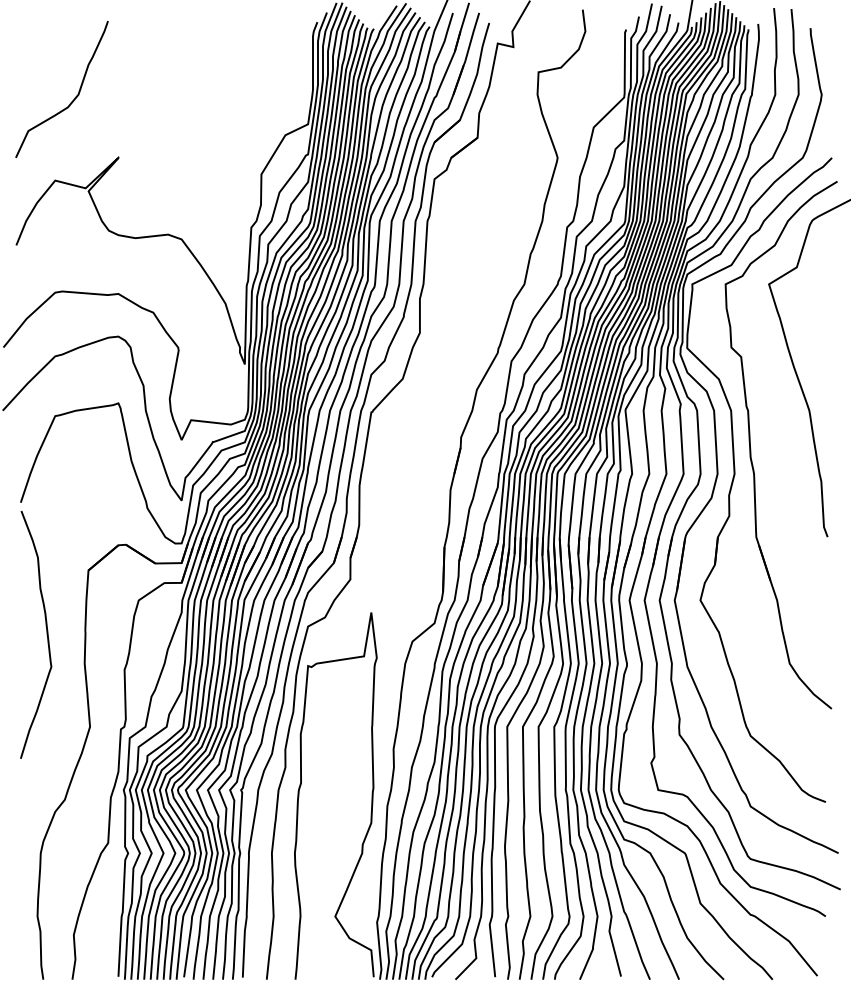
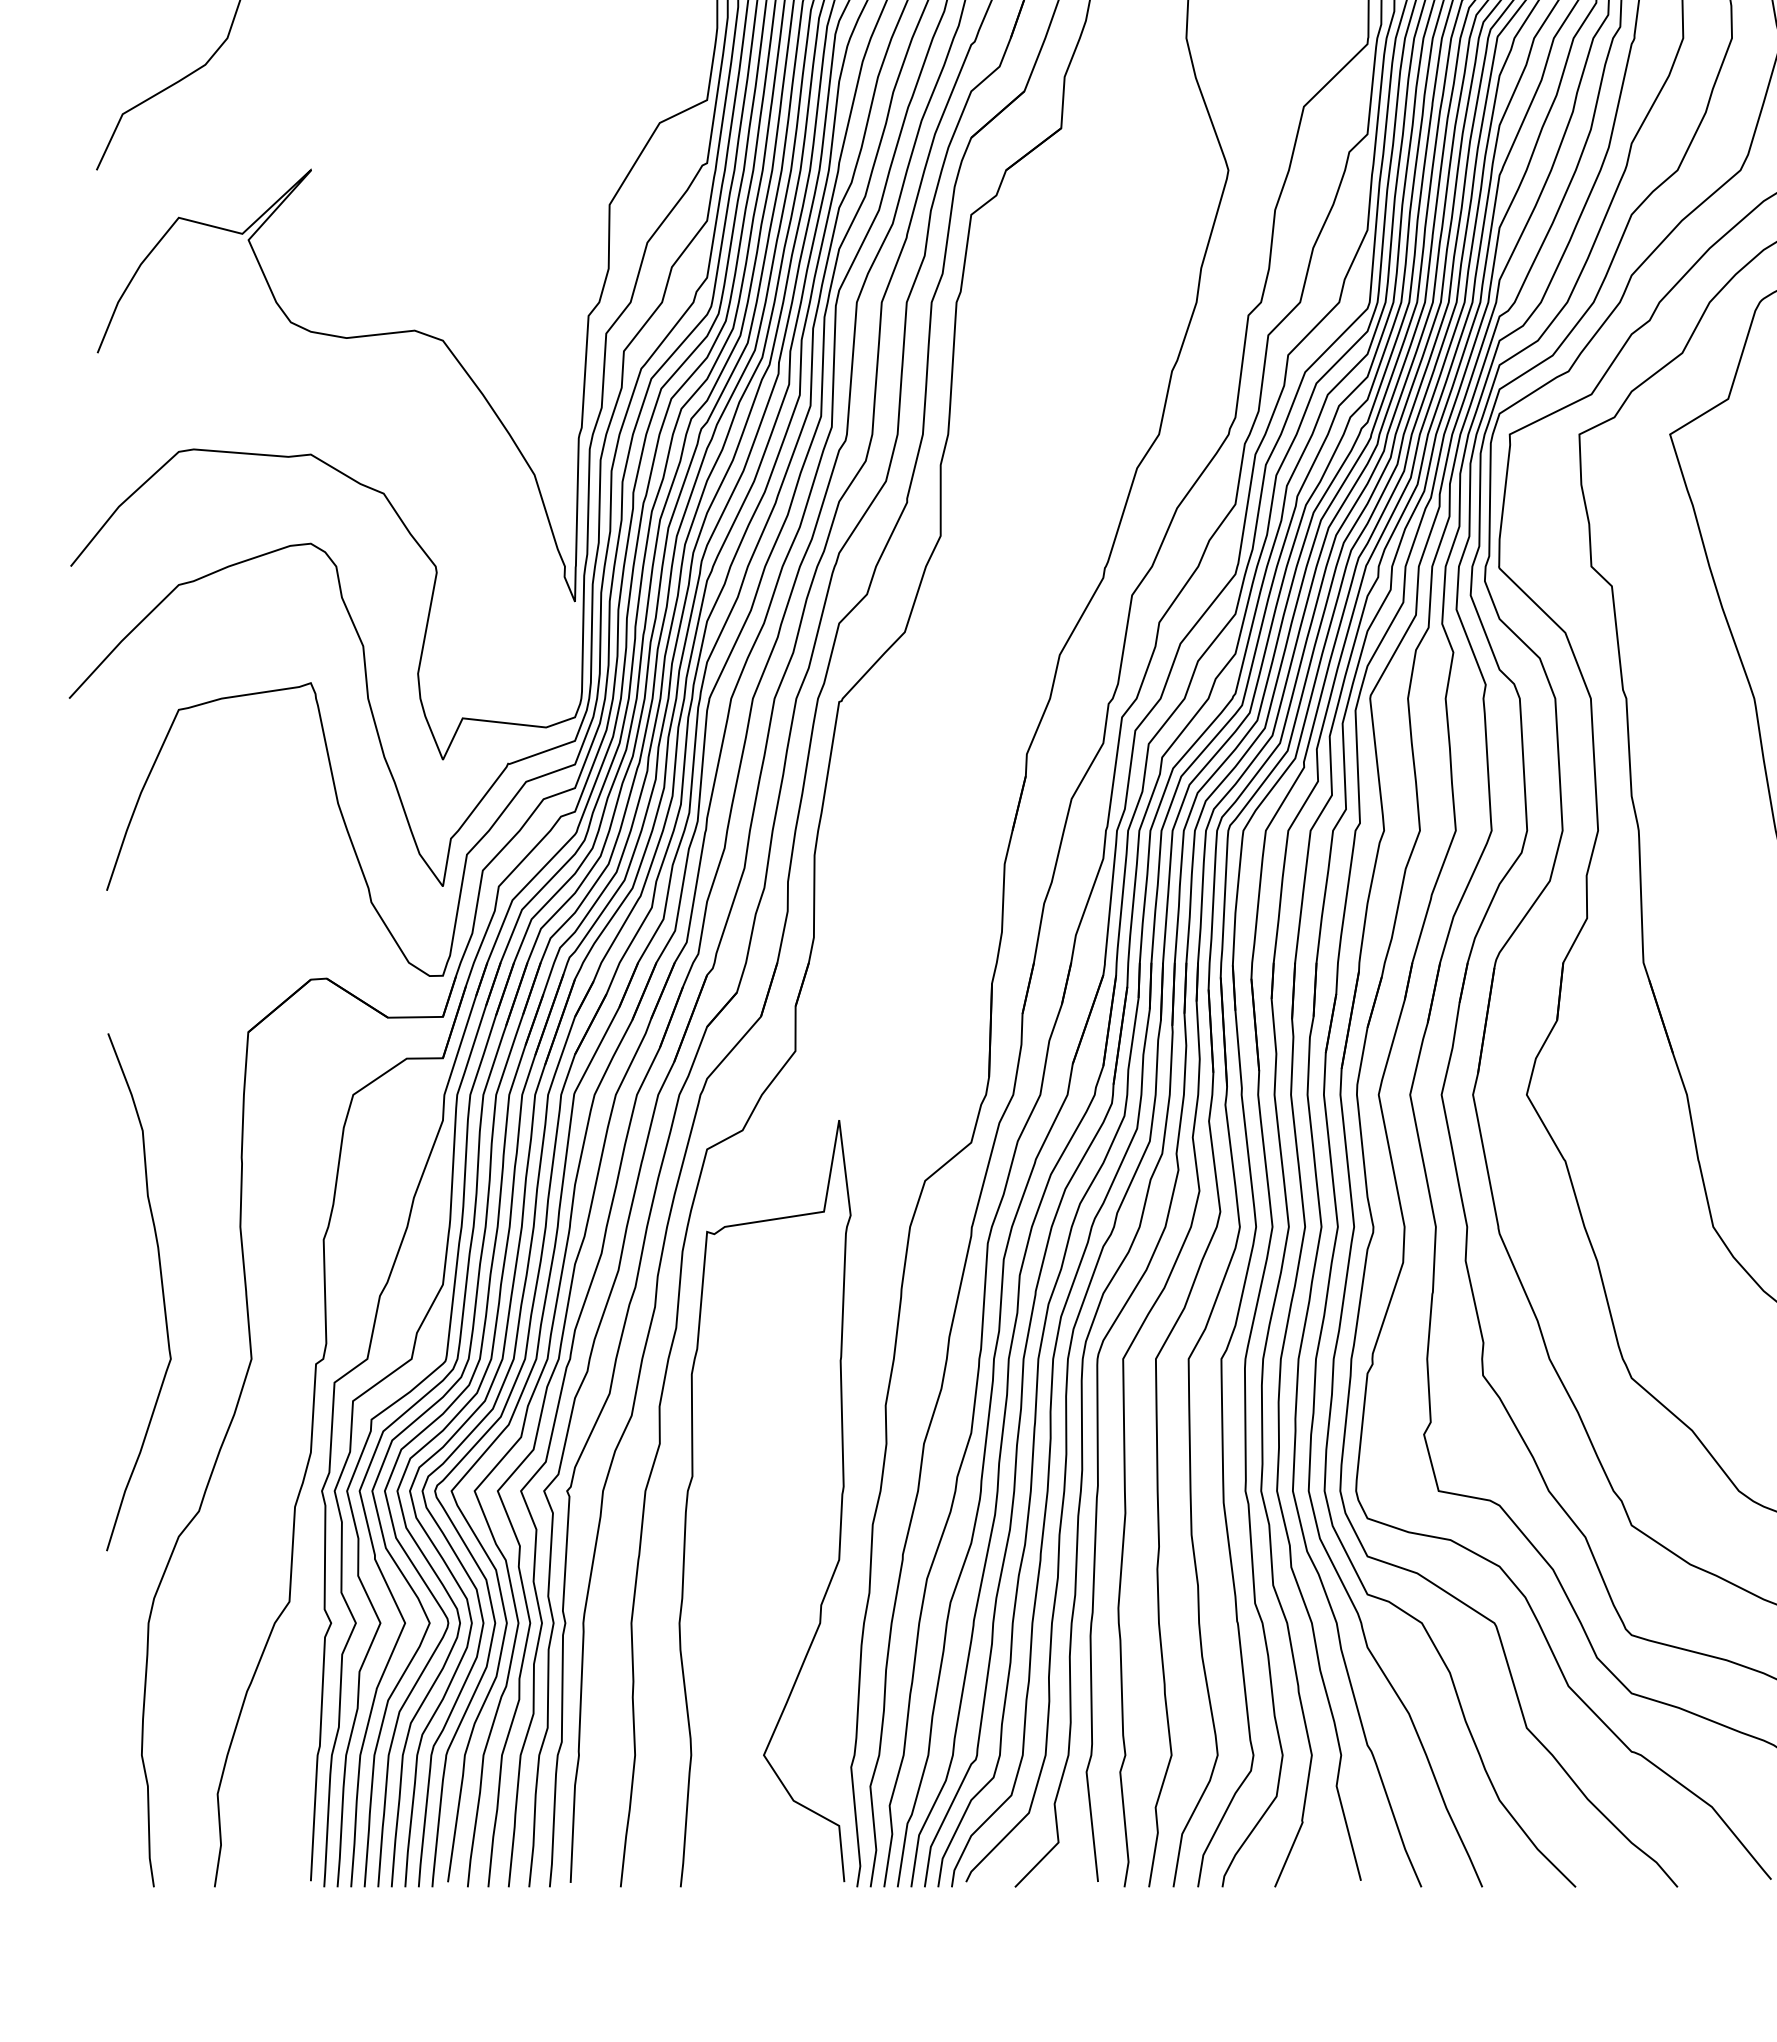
curve: (46, 634) -> (160, 1291), moved

